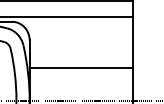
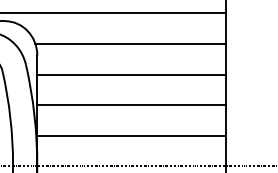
line: (80, 34) -> (130, 44), added
line: (80, 50) -> (130, 73), added
line: (80, 84) -> (130, 136), added

